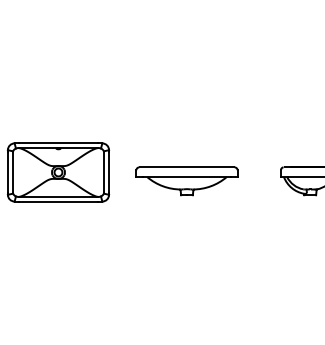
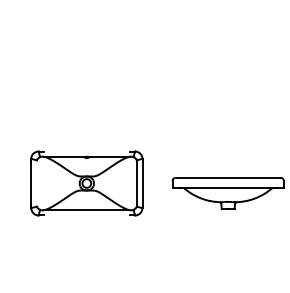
line: (58, 143) -> (86, 151), removed
line: (12, 172) -> (36, 183), removed
line: (58, 201) -> (86, 215), removed

